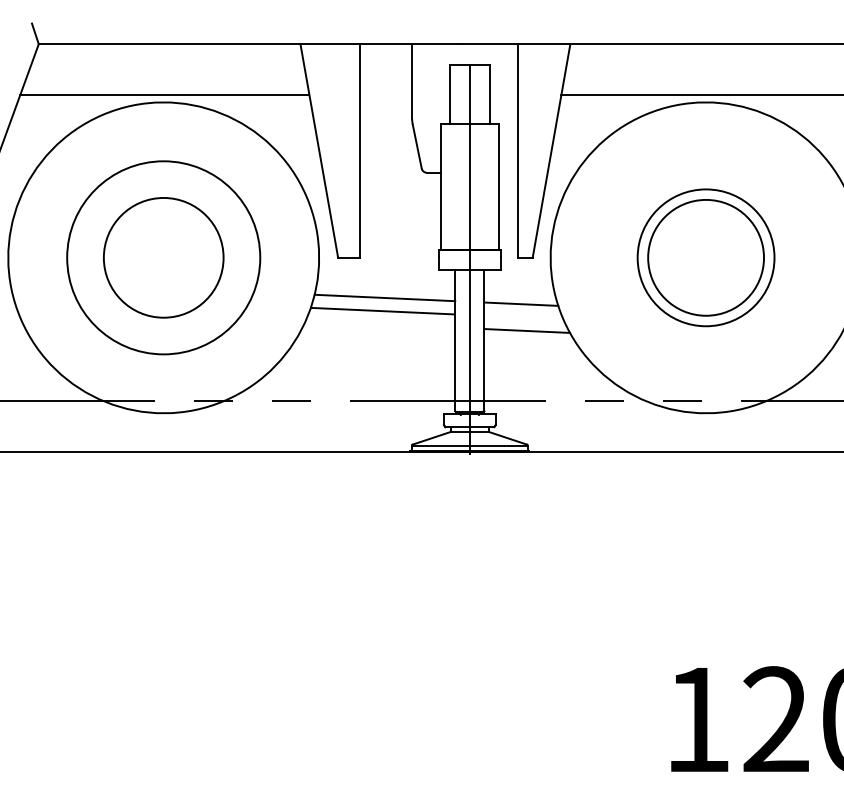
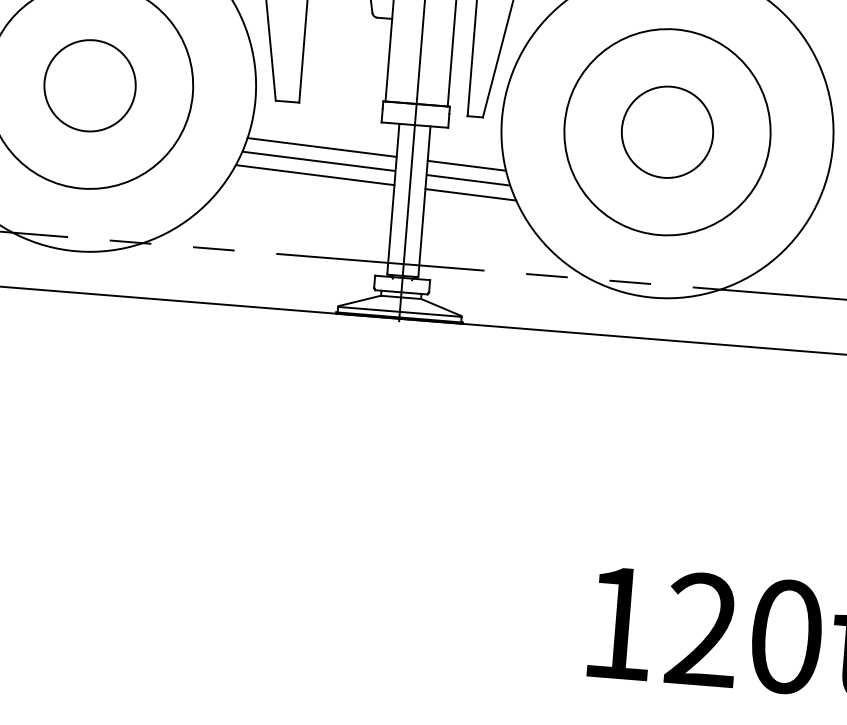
circle: (163, 257) -> (89, 85), size x0.71
circle: (705, 257) -> (666, 131), size x0.62
circle: (705, 257) -> (666, 131), size x1.67
line: (523, 317) -> (468, 180), added
line: (380, 323) -> (315, 174), added

